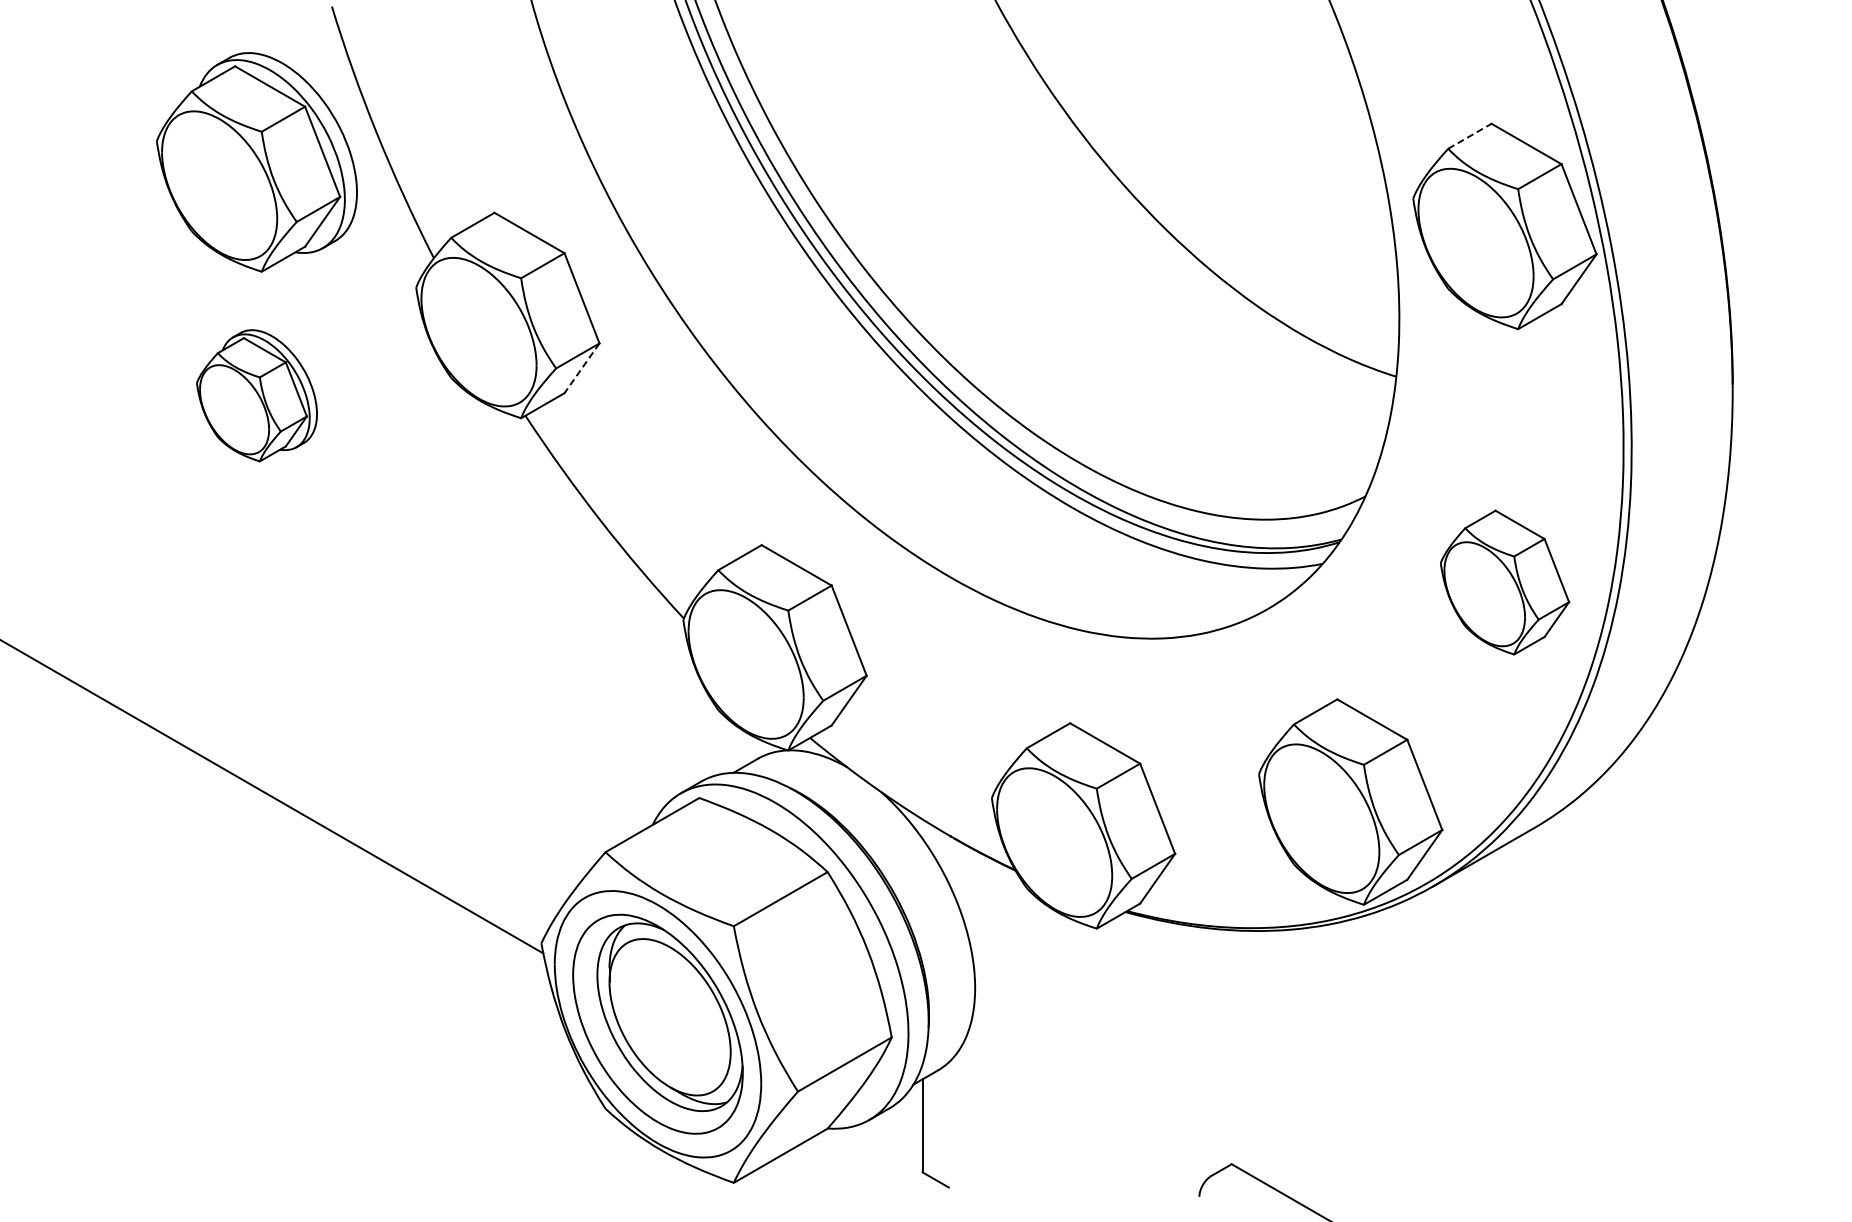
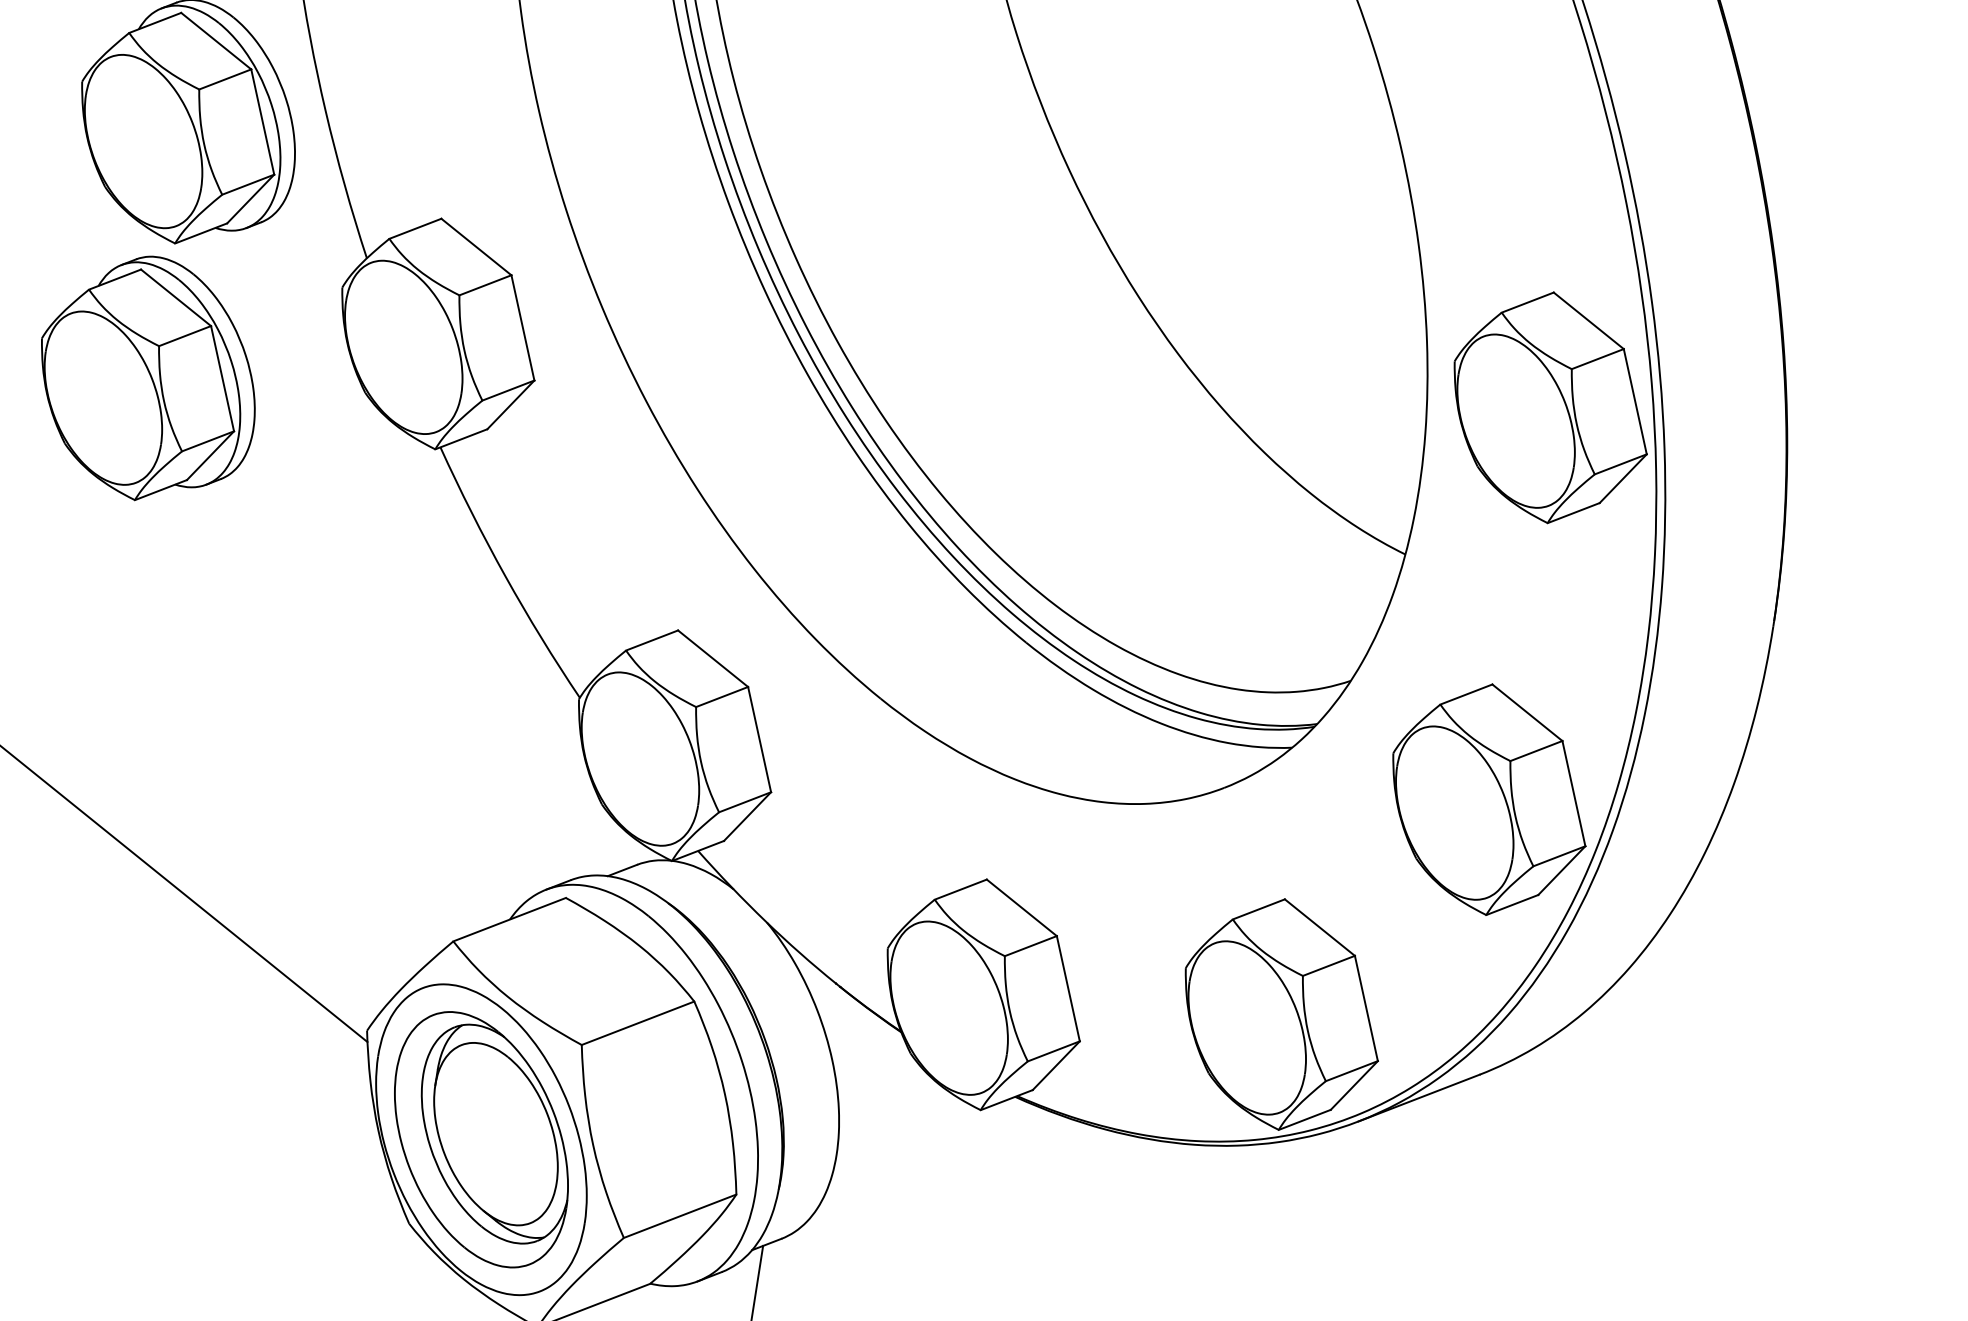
line: (1470, 136) -> (1528, 302), dashed -> solid
line: (581, 368) -> (510, 405), dashed -> solid
part: (256, 395) -> (148, 378), size x1.67
part: (1504, 582) -> (1488, 799), size x1.43

